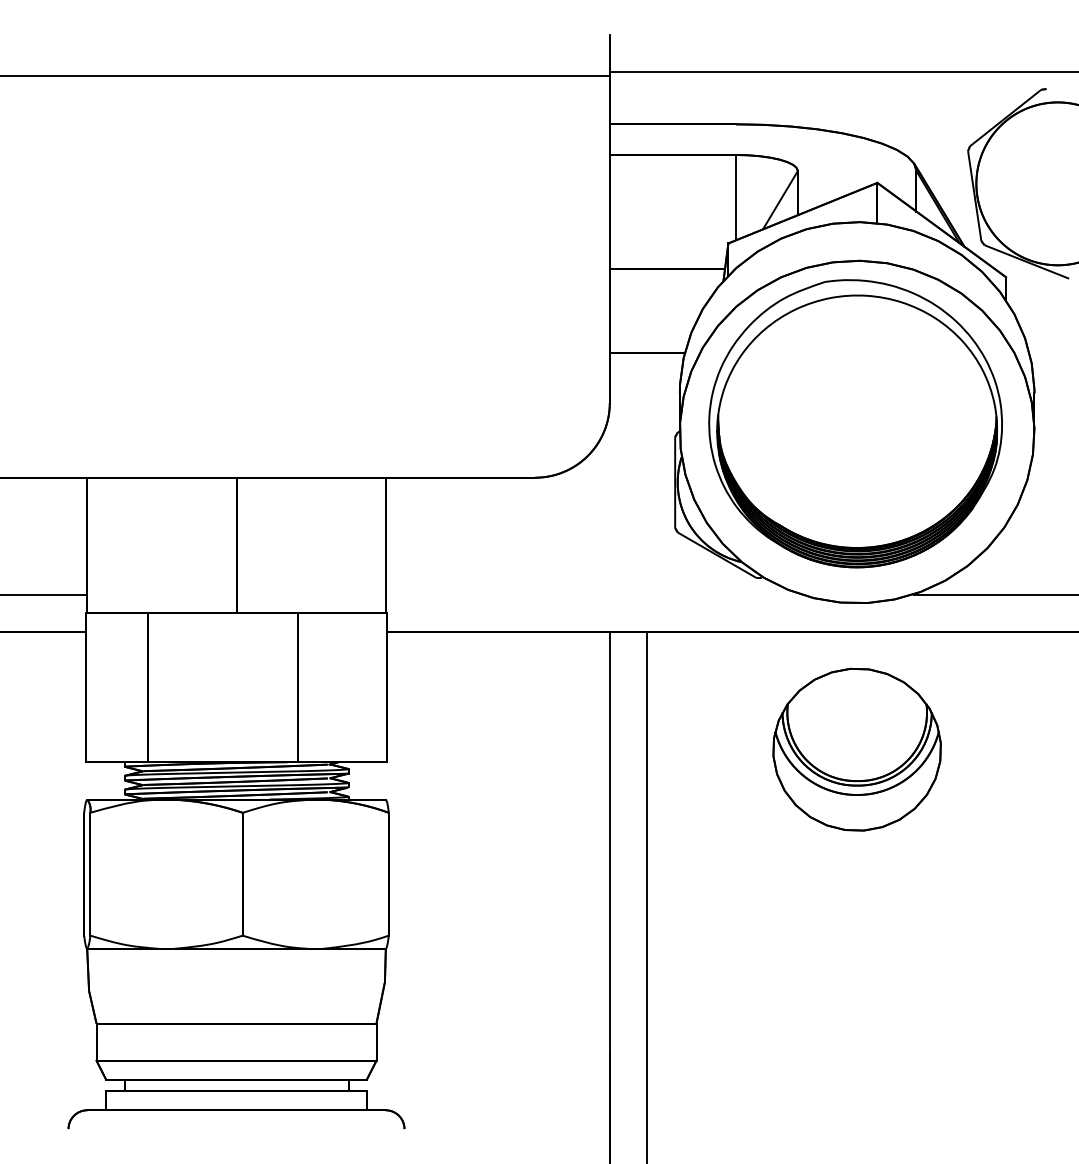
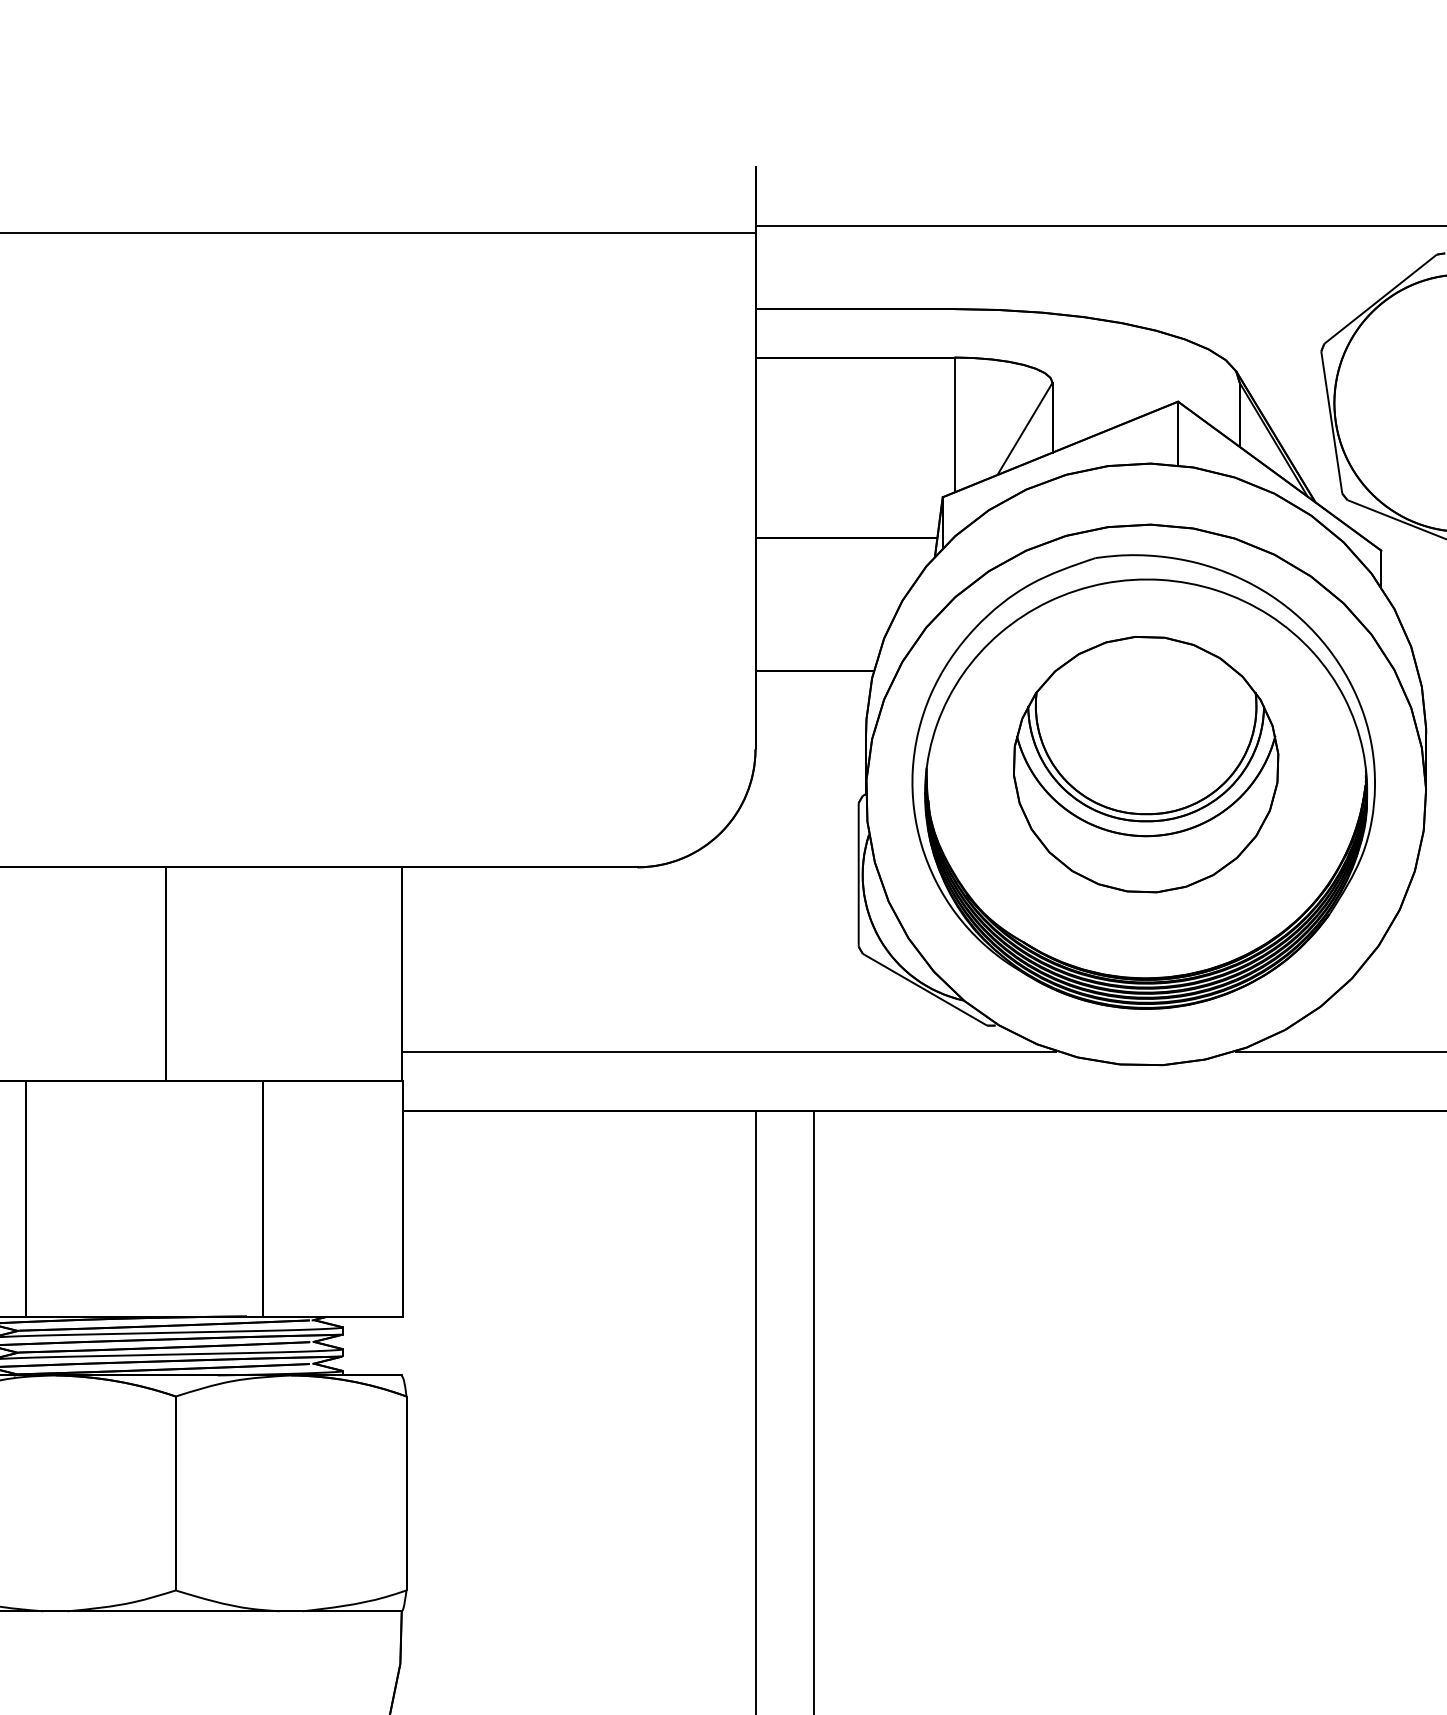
line: (593, 594) -> (729, 1051), added
part: (856, 749) -> (1145, 764), moved

